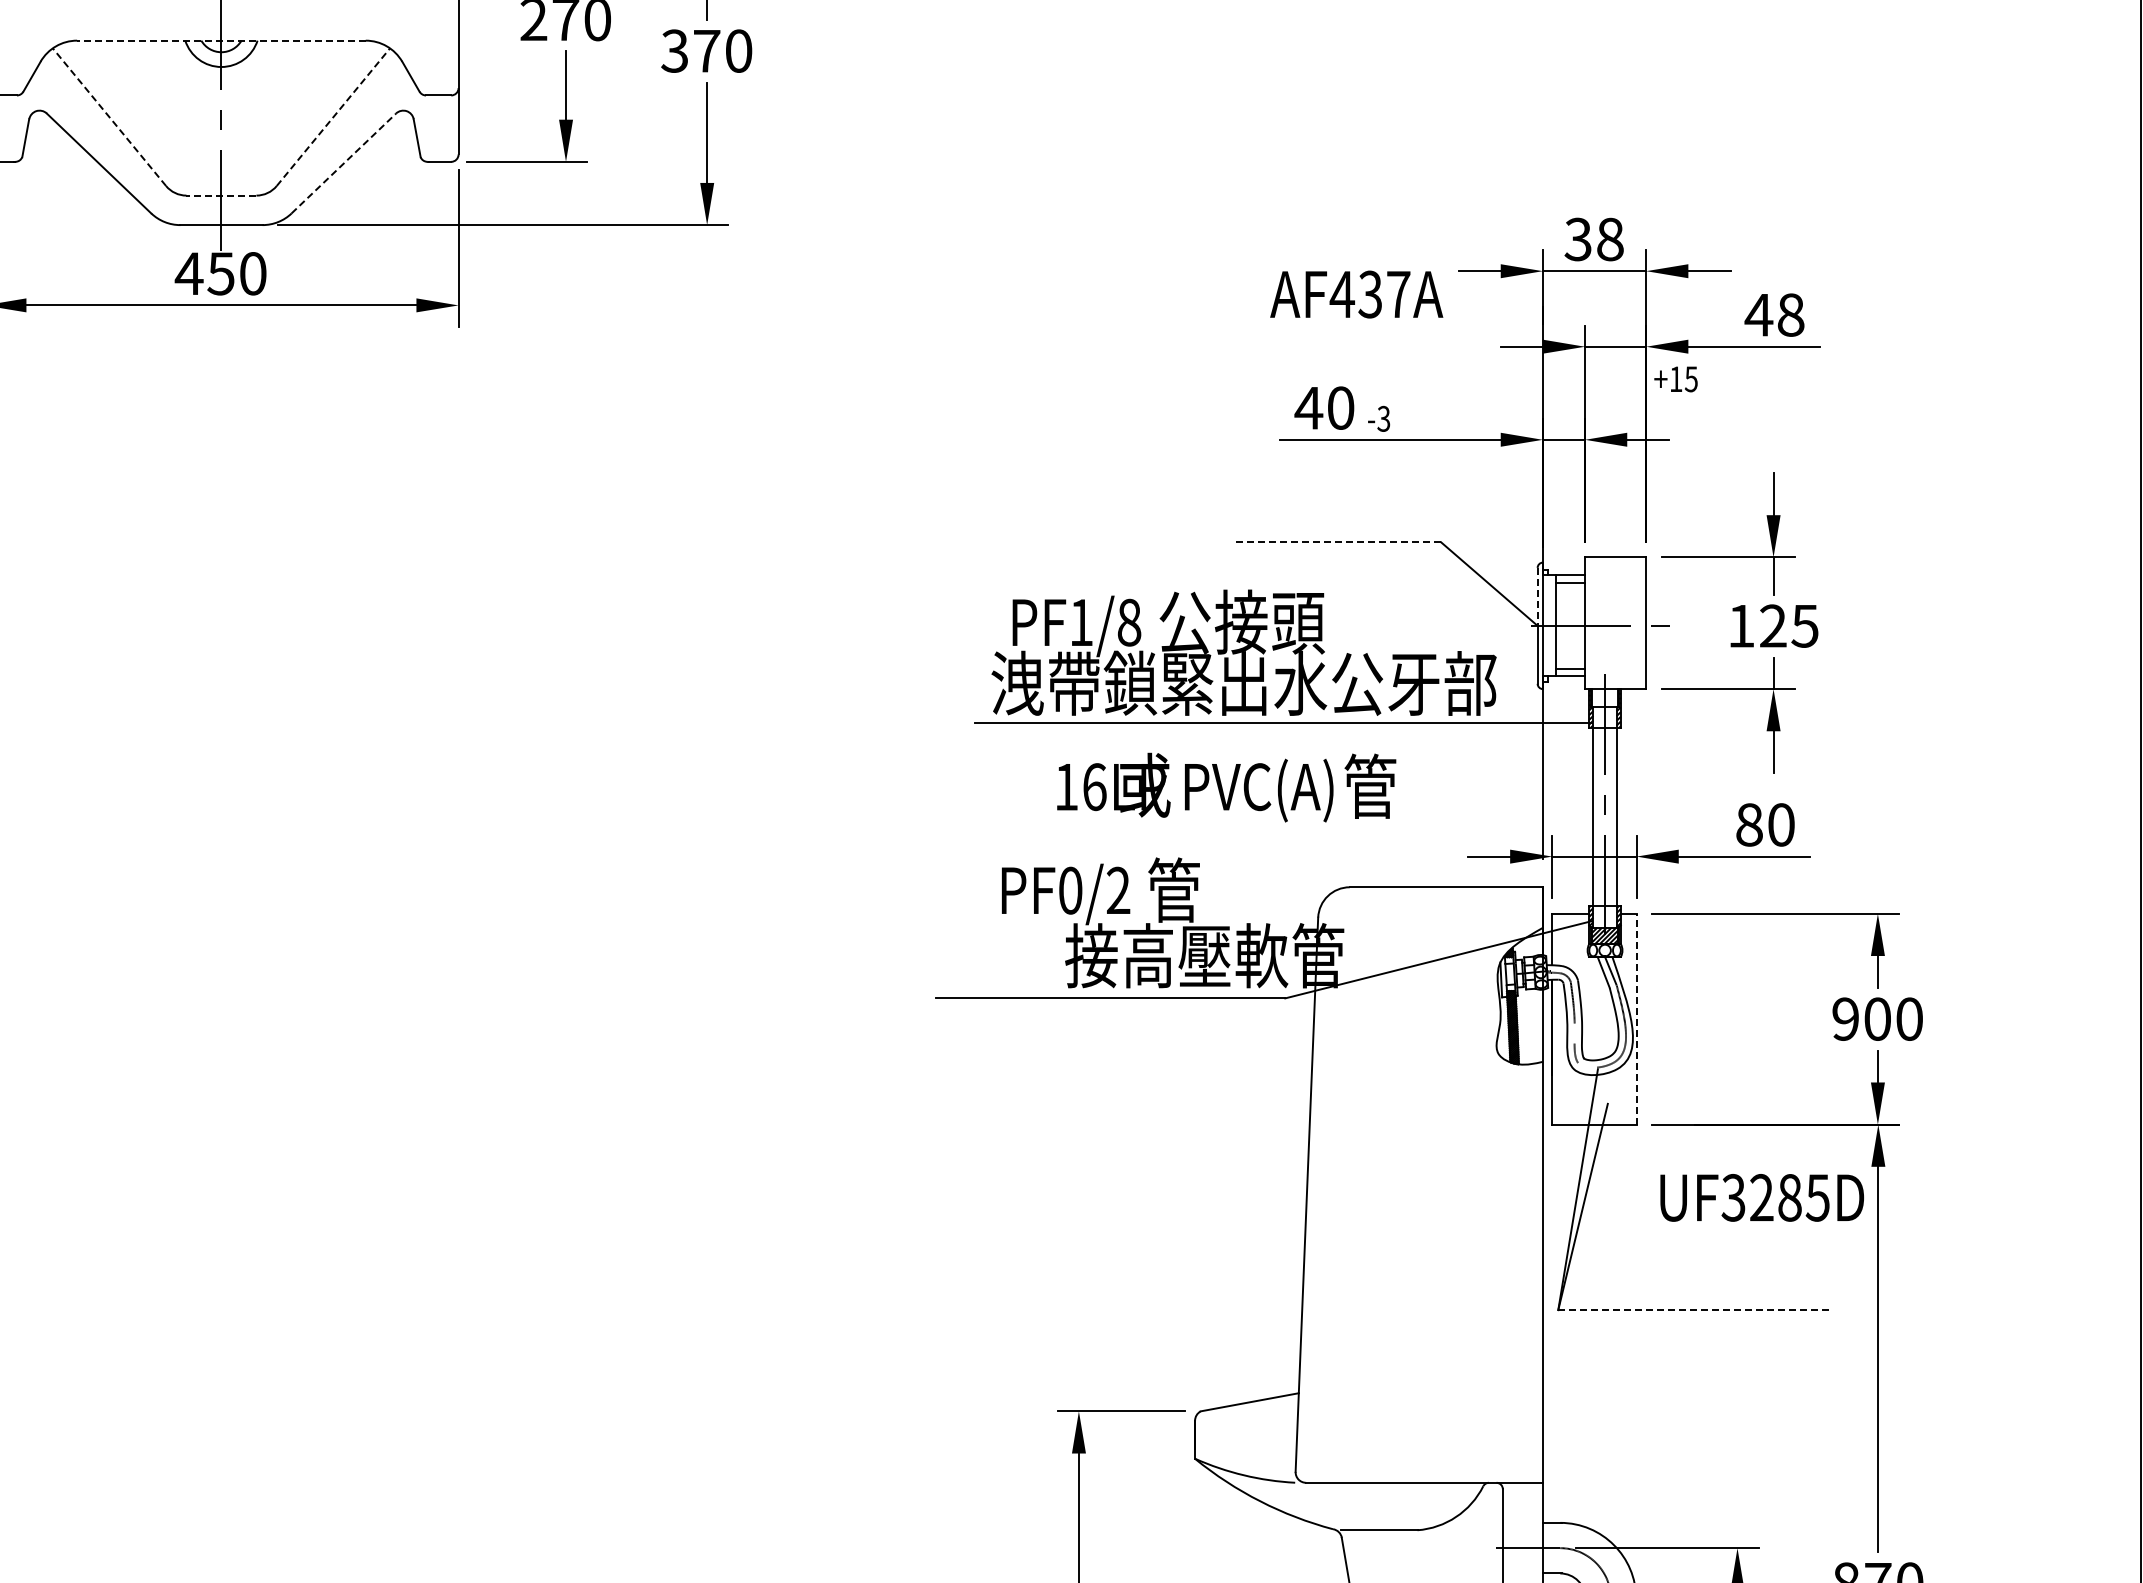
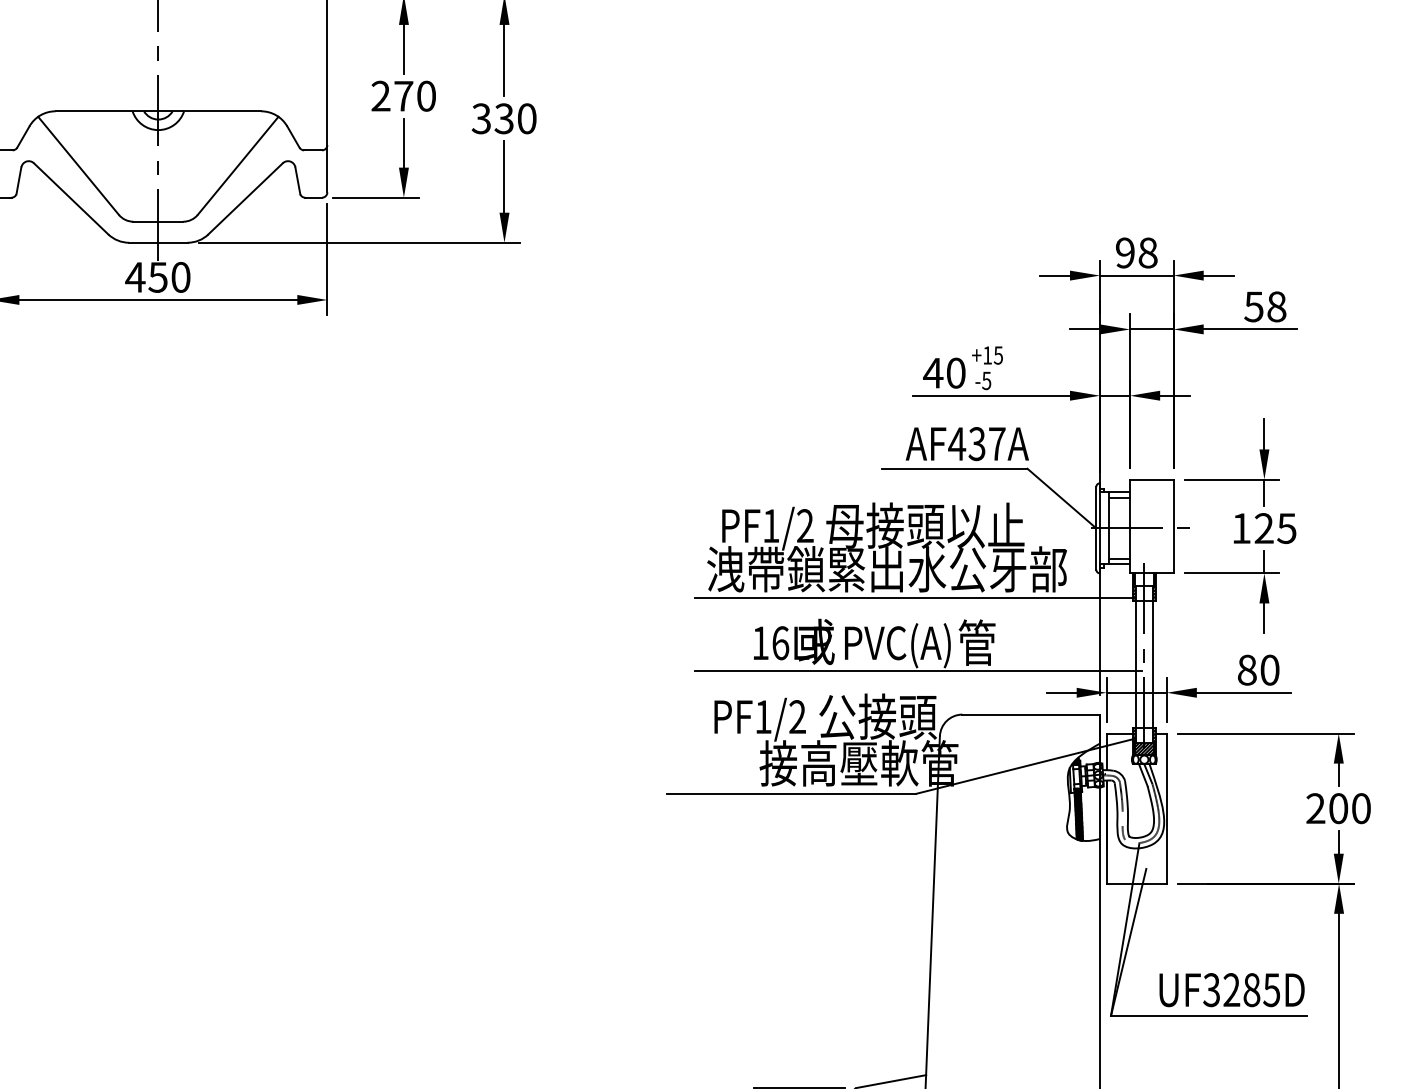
line: (220, 40) -> (157, 111), dashed -> solid
text: (706, 50) -> (504, 118), 370 -> 330
line: (109, 116) -> (78, 165), dashed -> solid
line: (333, 116) -> (238, 165), dashed -> solid
line: (344, 163) -> (246, 198), dashed -> solid
line: (221, 195) -> (158, 221), dashed -> solid
text: (1577, 239) -> (1124, 253), 38 -> 98
text: (1356, 294) -> (967, 443), moved
text: (1758, 315) -> (1253, 307), 48 -> 58
text: (1675, 379) -> (987, 355), moved
text: (1384, 418) -> (987, 380), -3 -> -5
line: (1338, 542) -> (954, 468), dashed -> solid
line: (1537, 596) -> (1096, 507), dashed -> solid
text: (1297, 621) -> (925, 525), 公接頭 -> 母接頭以止
text: (1129, 622) -> (805, 525), PF1/8 -> PF1/2
line: (1287, 826) -> (918, 671), added
text: (1231, 889) -> (878, 716), 管 -> 公接頭
text: (1070, 890) -> (763, 716), PF0/2 -> PF1/2
line: (1636, 1018) -> (1166, 808), dashed -> solid
text: (1845, 1019) -> (1315, 808), 900 -> 200
text: (1761, 1197) -> (1231, 989), moved
line: (1695, 1310) -> (1208, 1016), dashed -> solid

